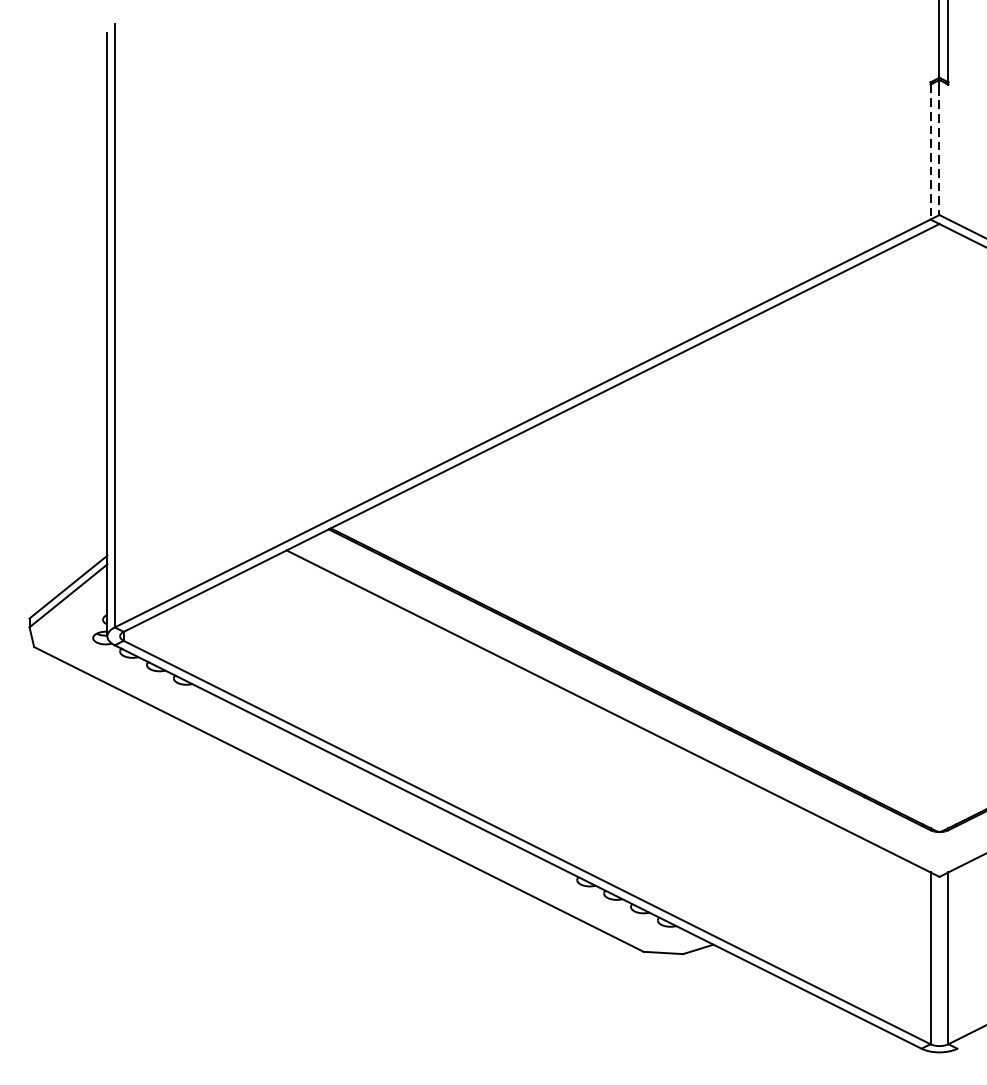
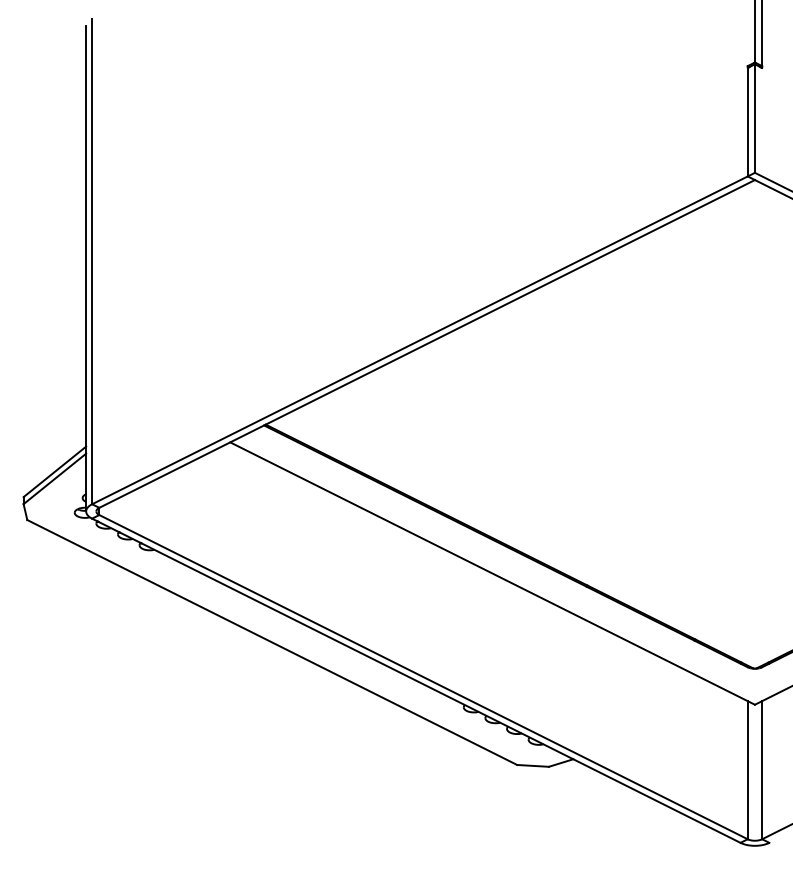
line: (938, 151) -> (754, 121), dashed -> solid
line: (930, 152) -> (747, 122), dashed -> solid

